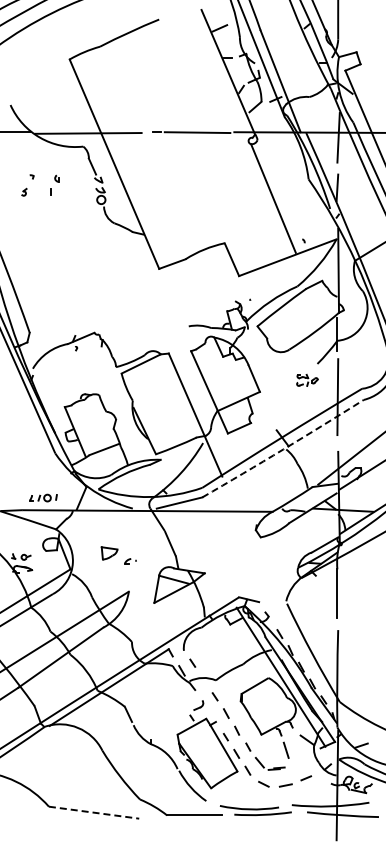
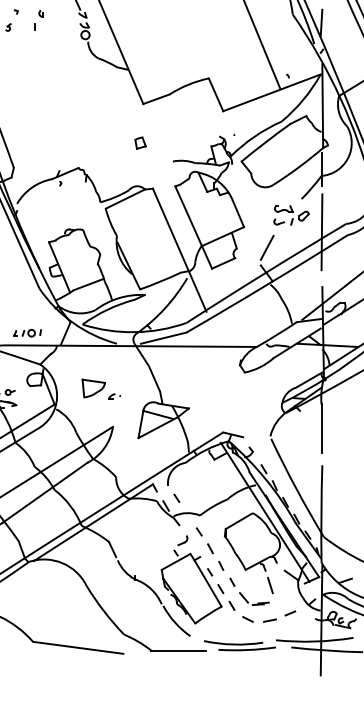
part: (156, 307) -> (140, 142), added
part: (307, 380) -> (291, 215), size x1.67
line: (282, 412) -> (266, 247), added
arc: (283, 449) -> (267, 284), dashed -> solid
part: (109, 553) -> (93, 388), size x1.43
line: (94, 812) -> (78, 647), dashed -> solid

